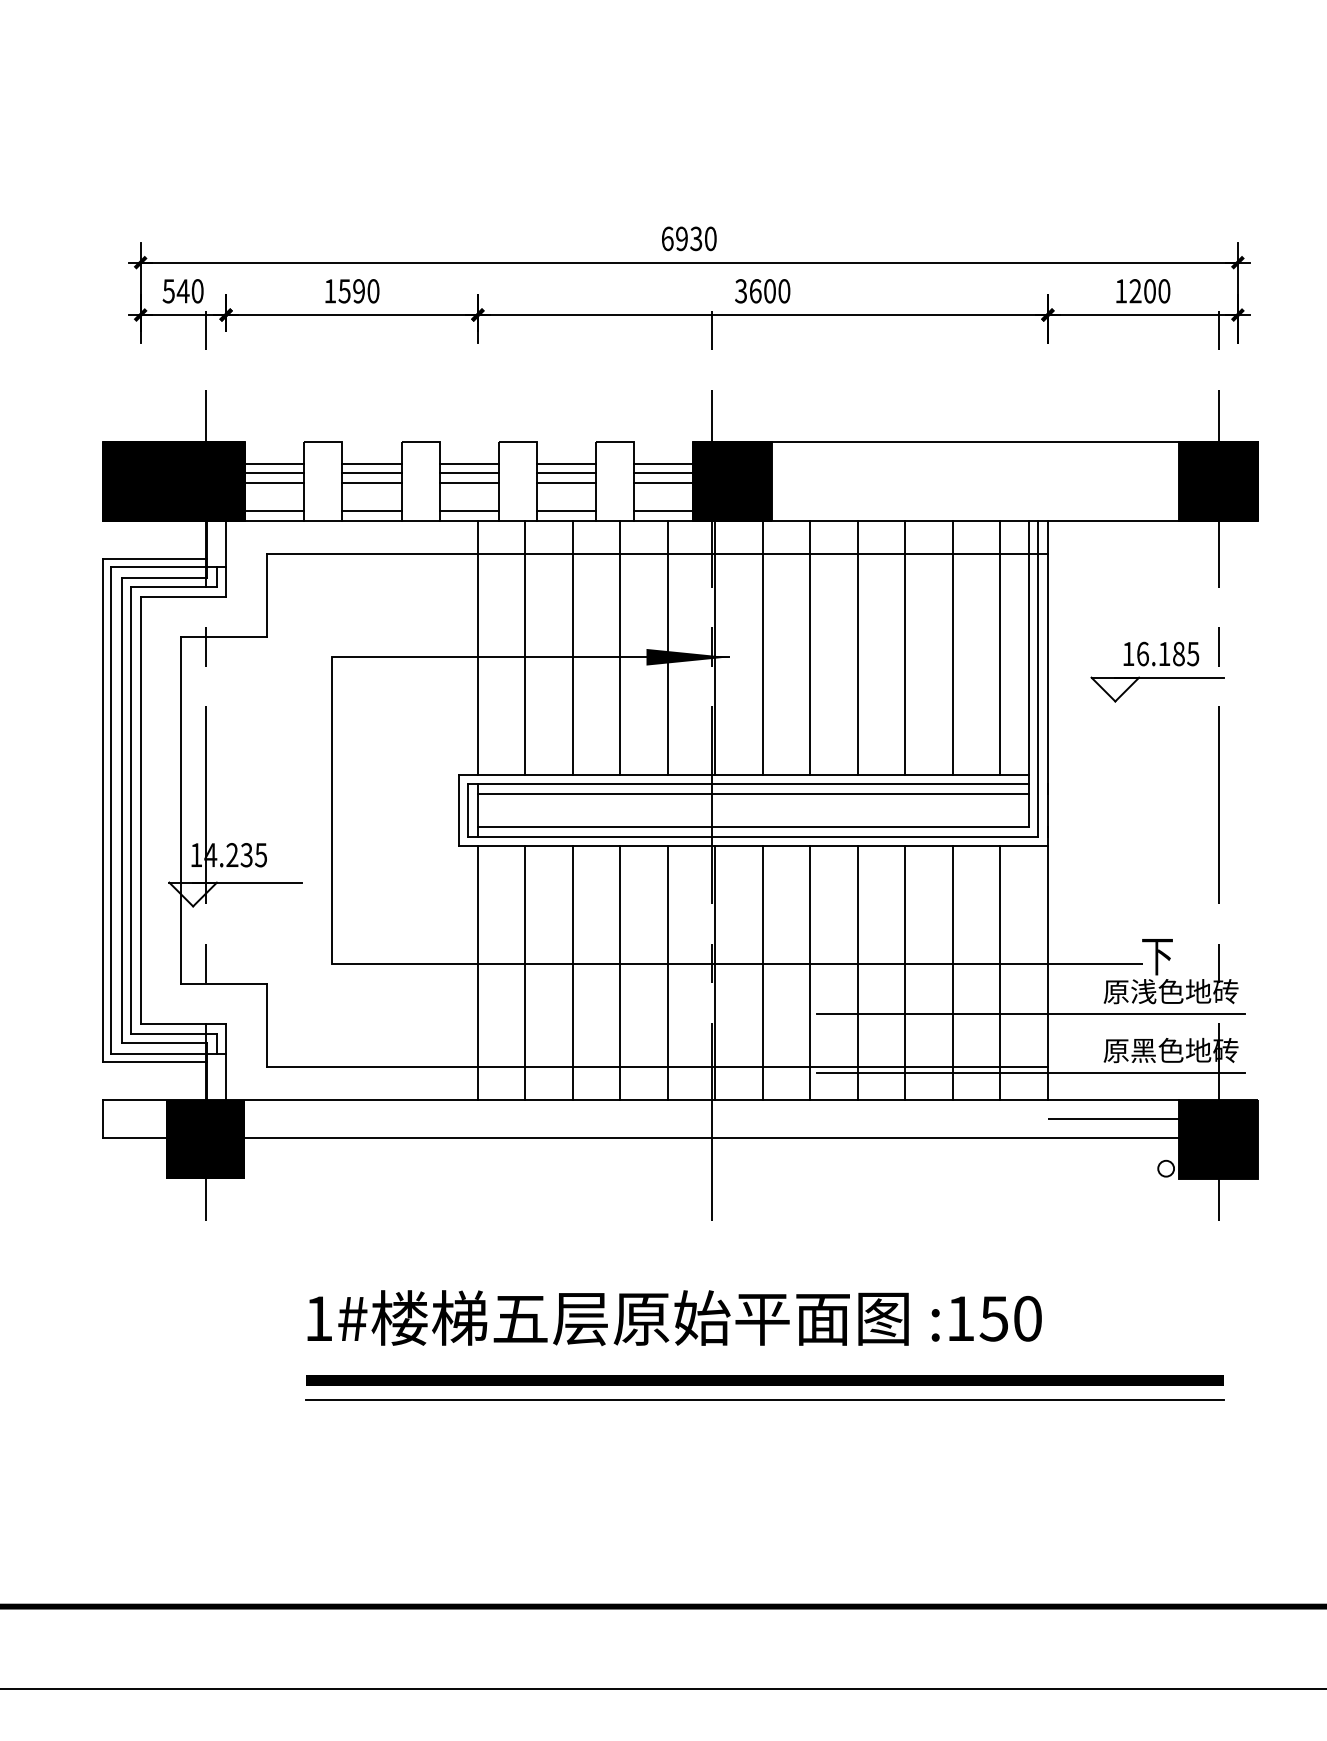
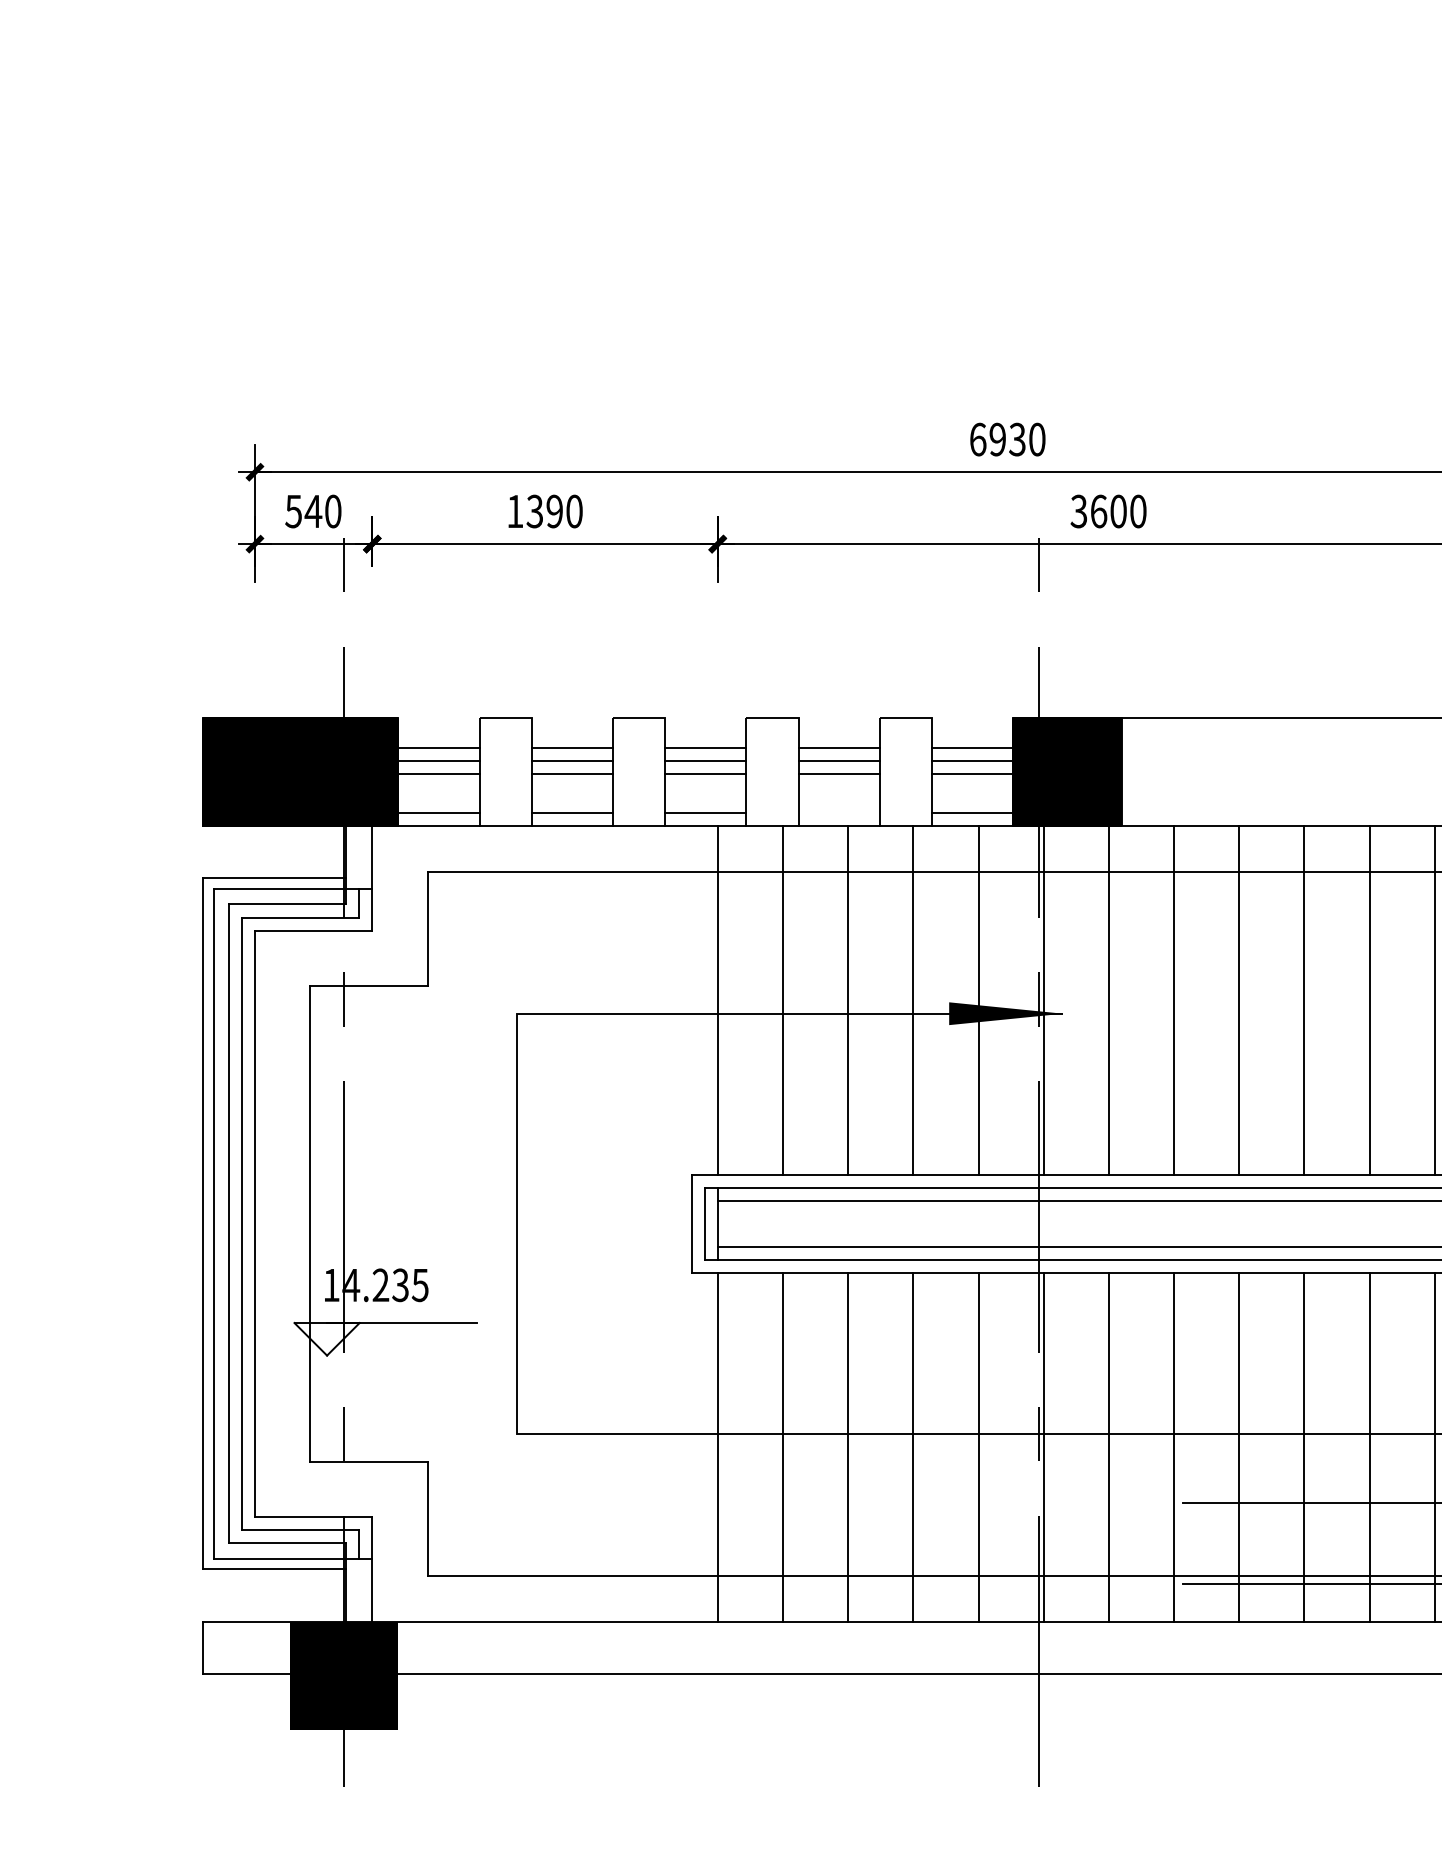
text: (344, 290) -> (534, 510), 1590 -> 1390
line: (566, 511) -> (839, 813), removed

